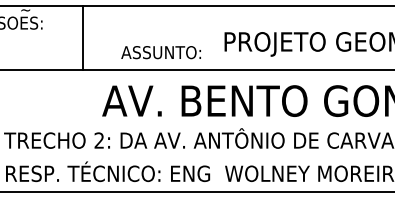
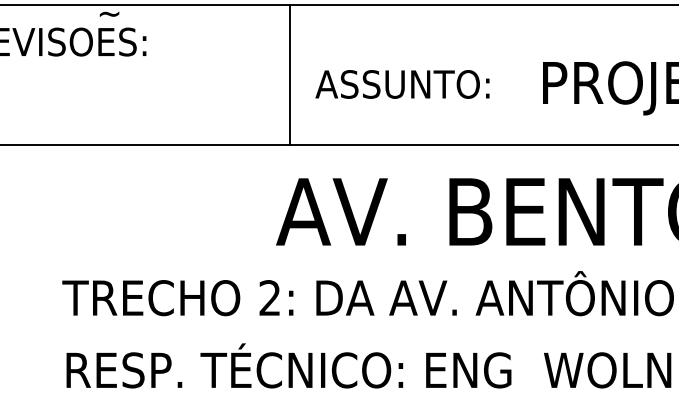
line: (83, 38) -> (289, 75), moved
text: (160, 52) -> (401, 84), moved

